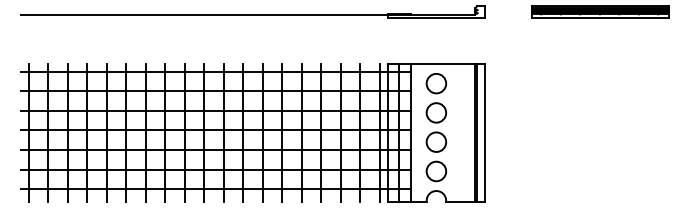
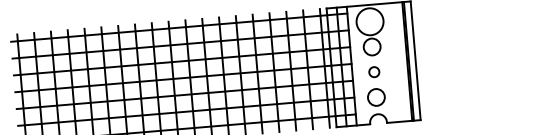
circle: (436, 83) -> (370, 21), size x1.6
circle: (436, 141) -> (374, 71), size x0.6

